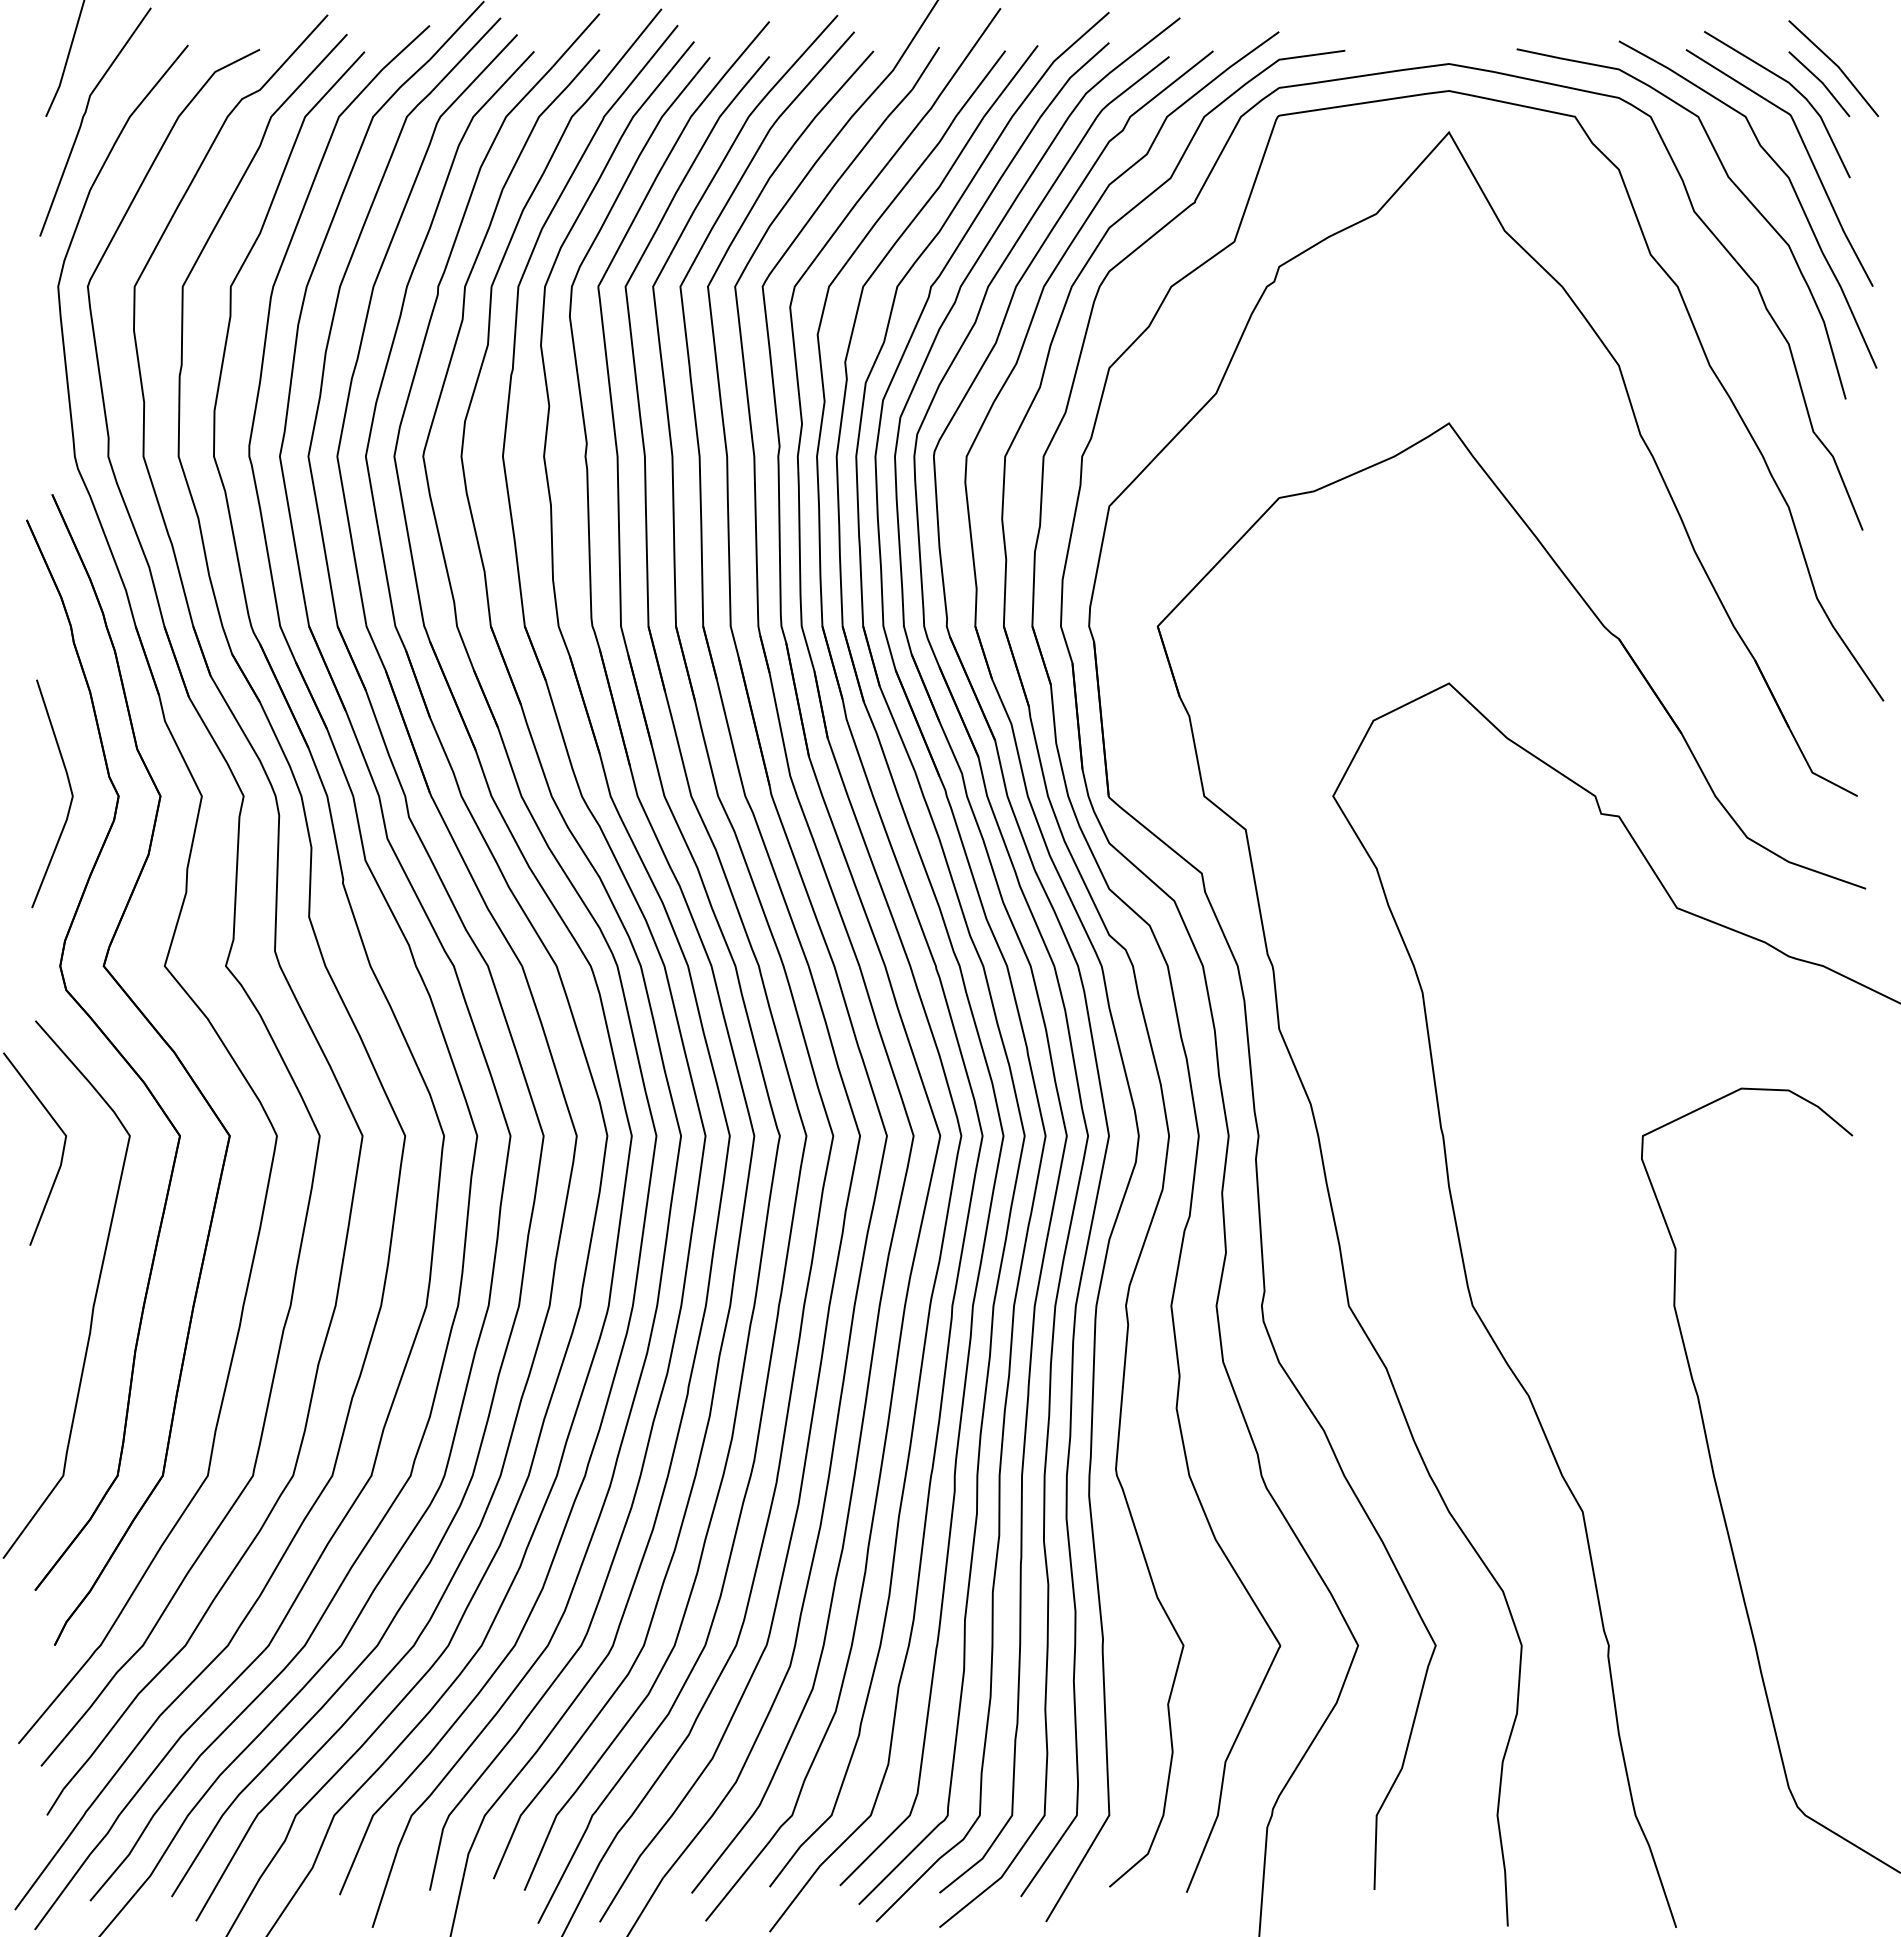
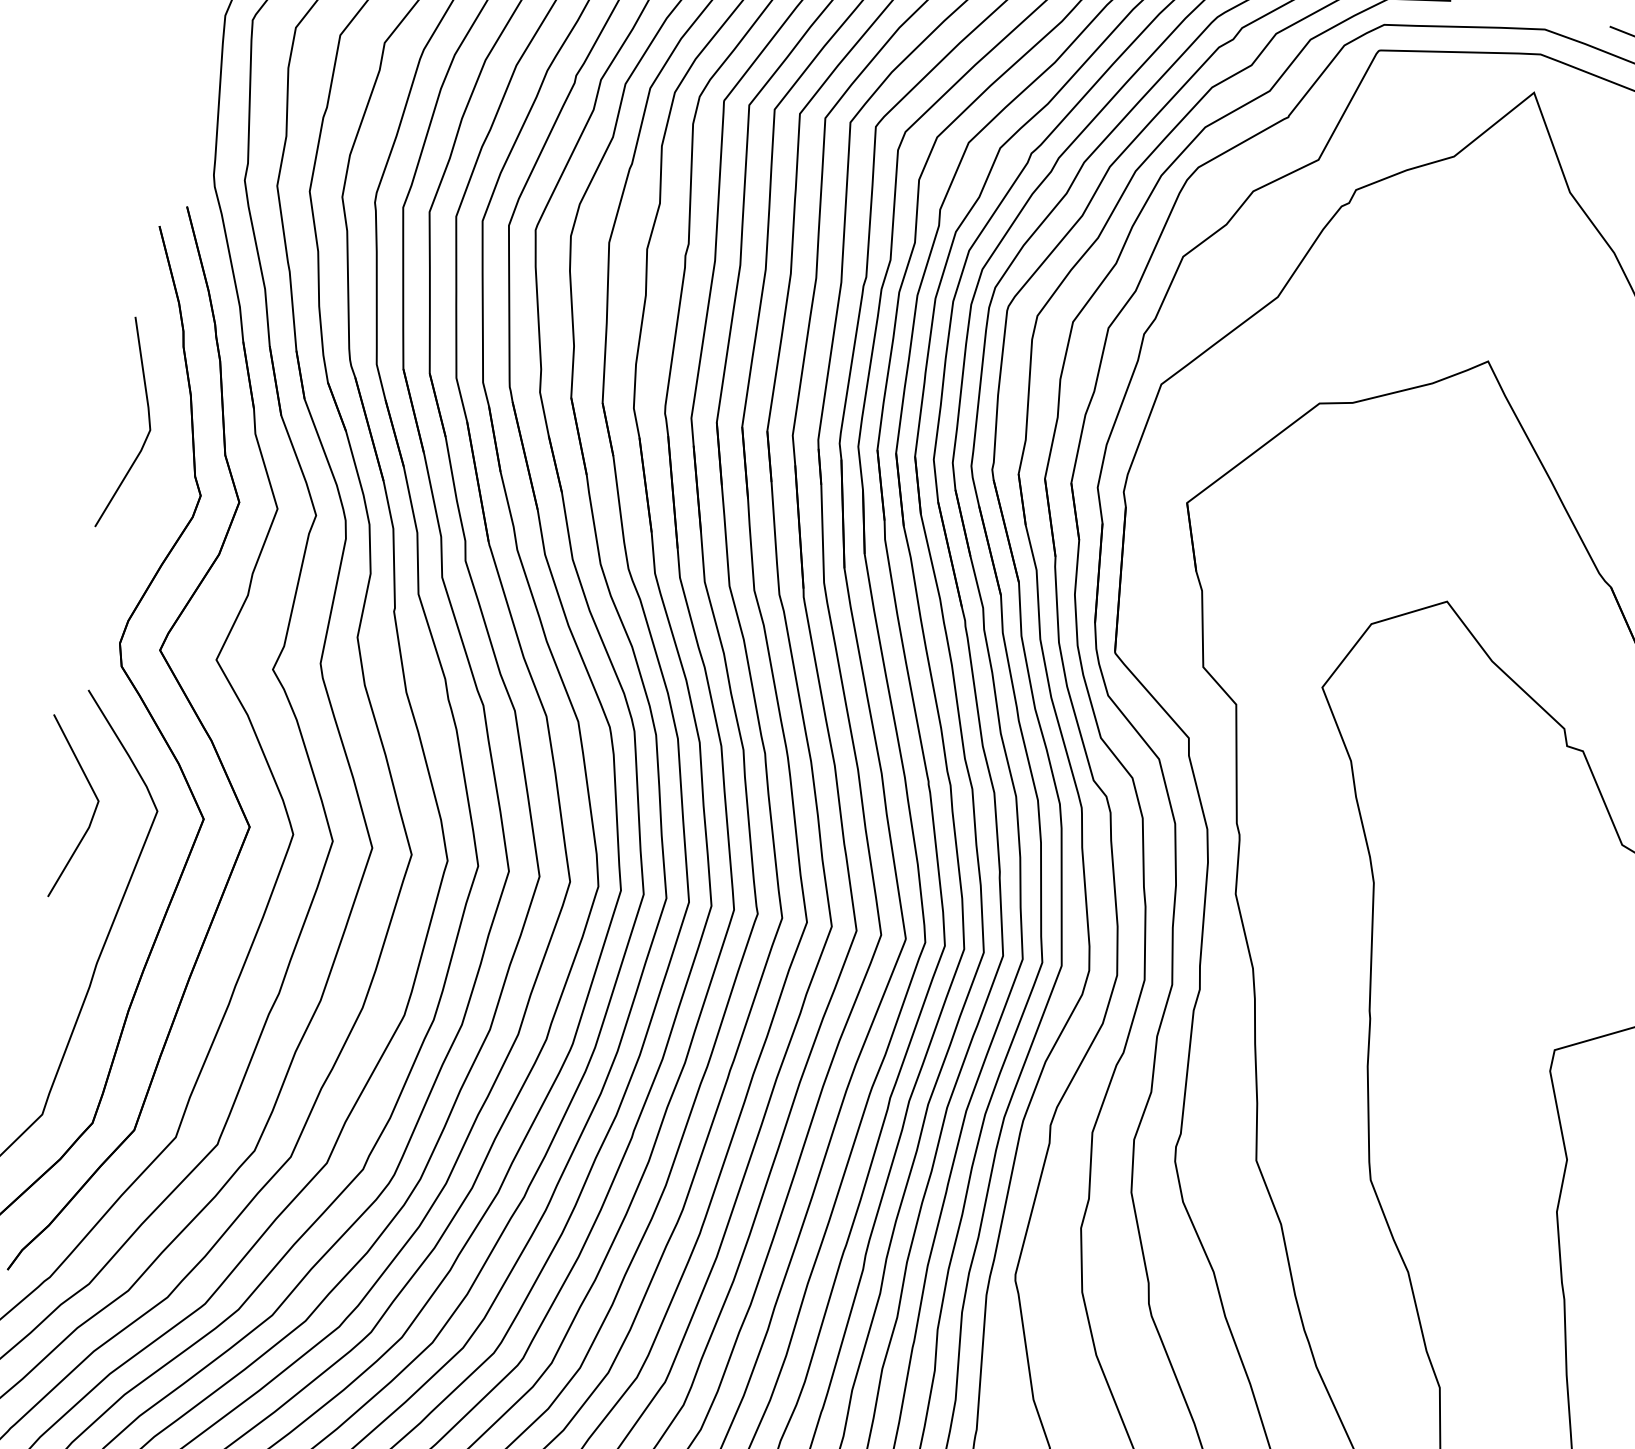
line: (69, 788) -> (148, 422), moved

